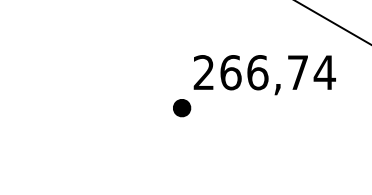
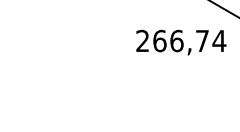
part: (181, 108) -> (128, 63), removed

